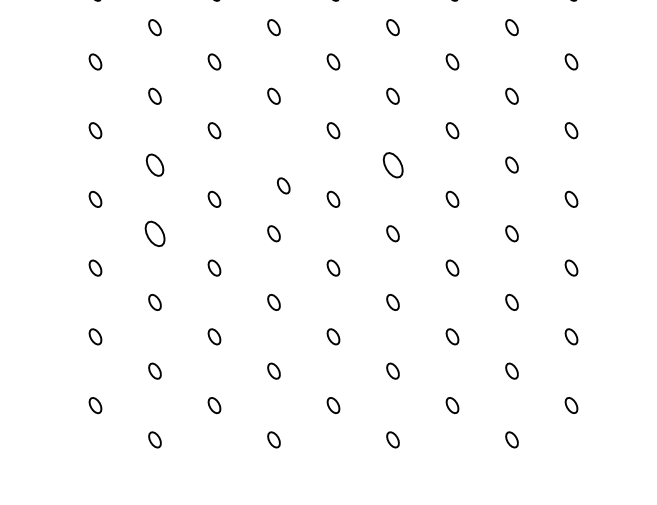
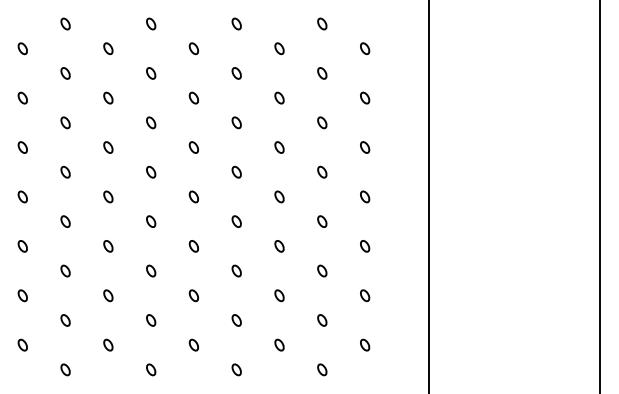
part: (154, 164) -> (65, 171), size x0.71
part: (392, 164) -> (236, 171), size x0.62
part: (284, 184) -> (151, 171), moved
part: (154, 233) -> (65, 221), size x0.62

